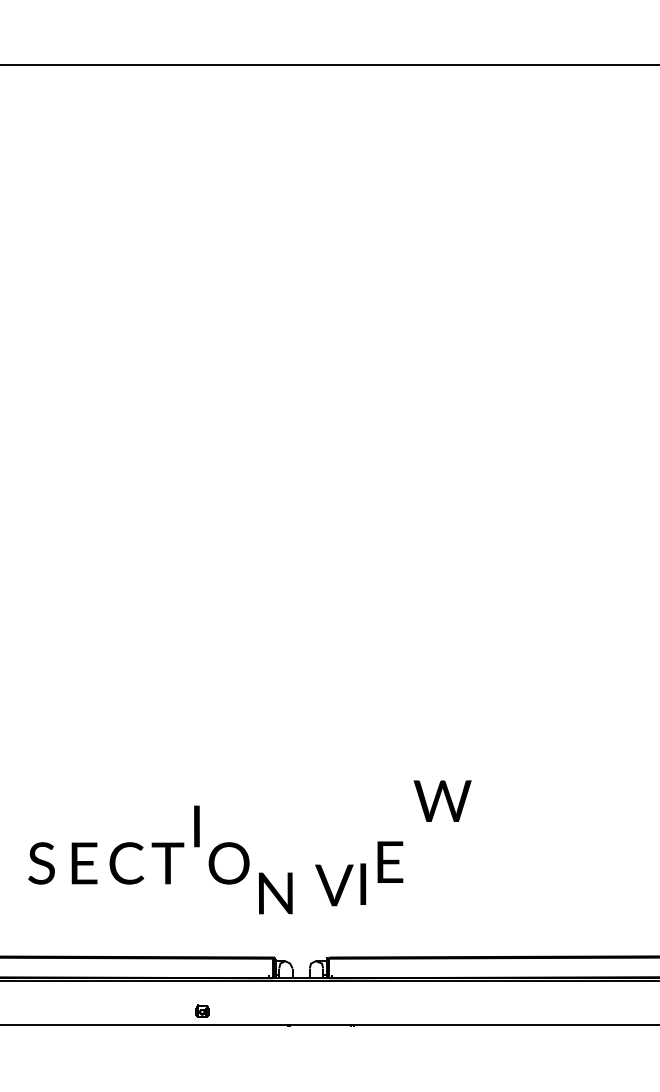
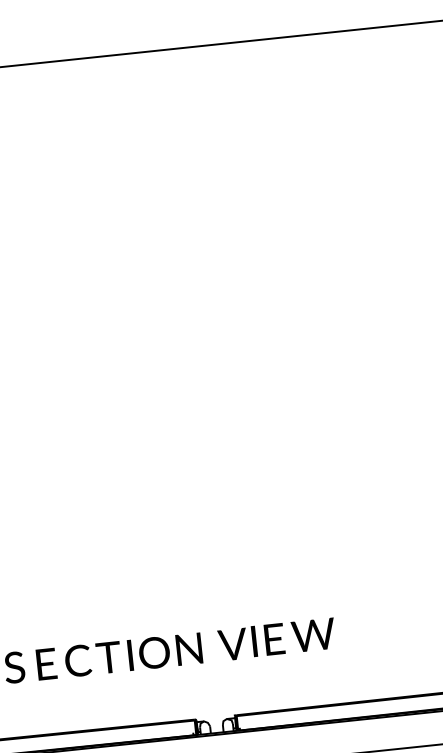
text: (442, 800) -> (313, 634), moved
text: (196, 826) -> (130, 655), moved
text: (340, 884) -> (237, 643), moved
text: (275, 893) -> (189, 649), moved

